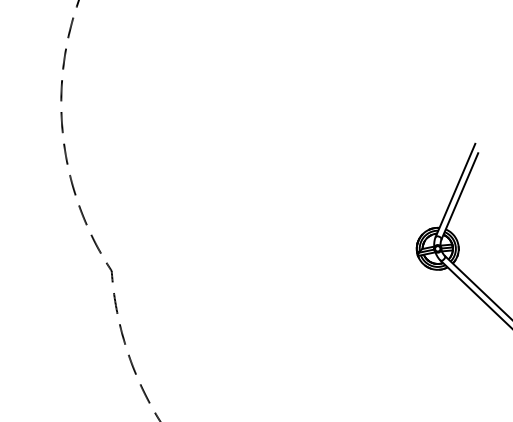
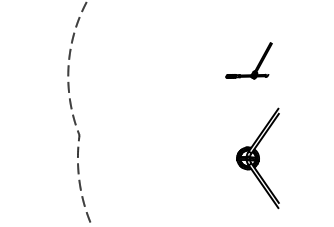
part: (418, 68) -> (257, 64), added

